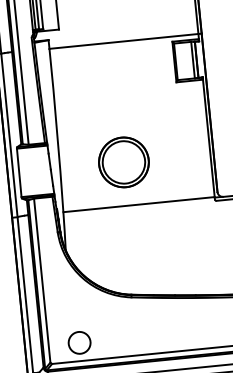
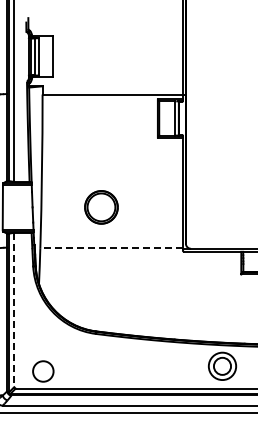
part: (124, 162) -> (101, 207), size x0.7
line: (138, 205) -> (111, 248), solid -> dashed
line: (42, 281) -> (14, 310), solid -> dashed

